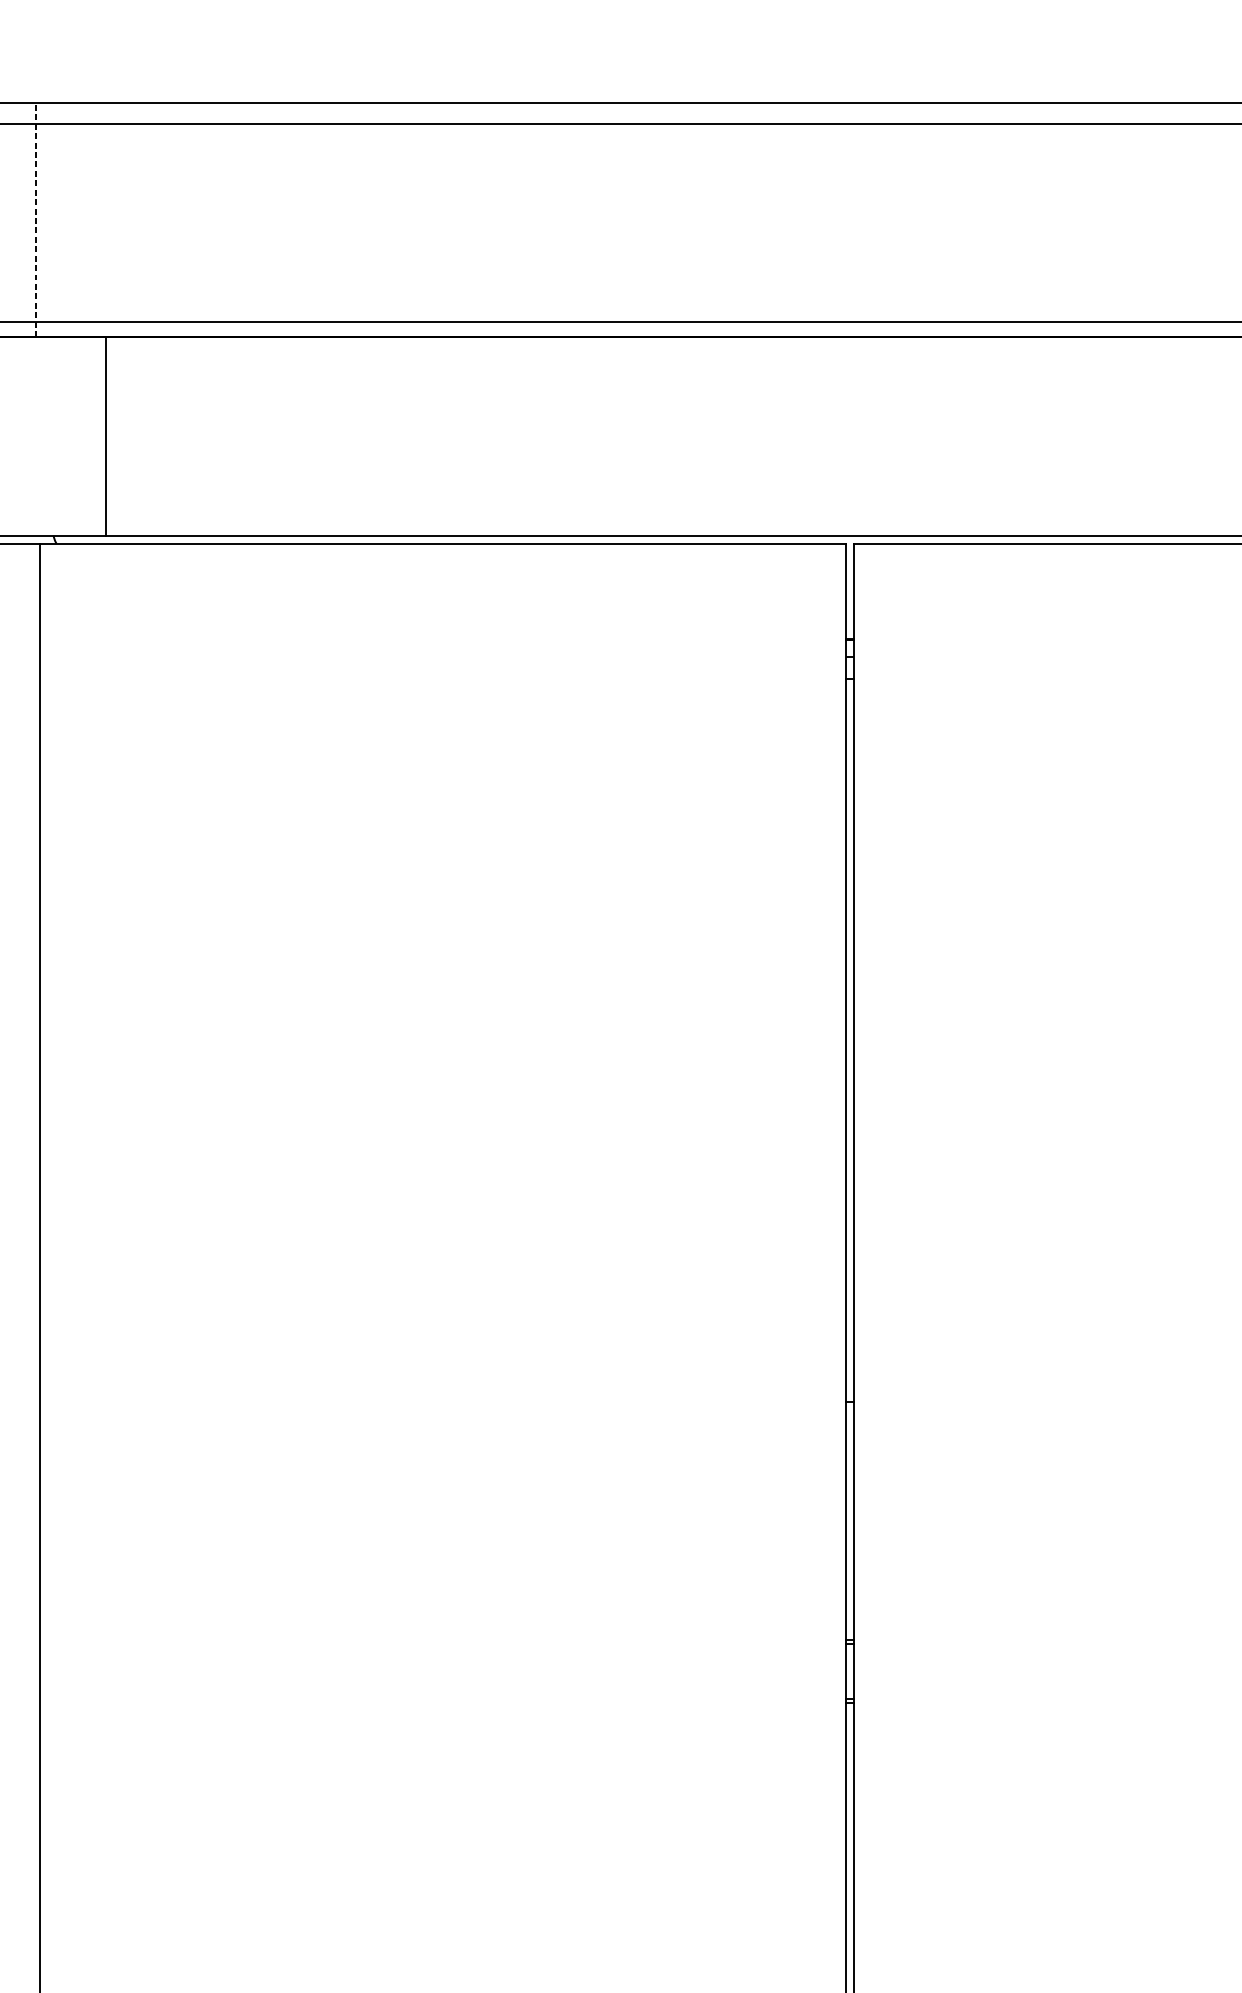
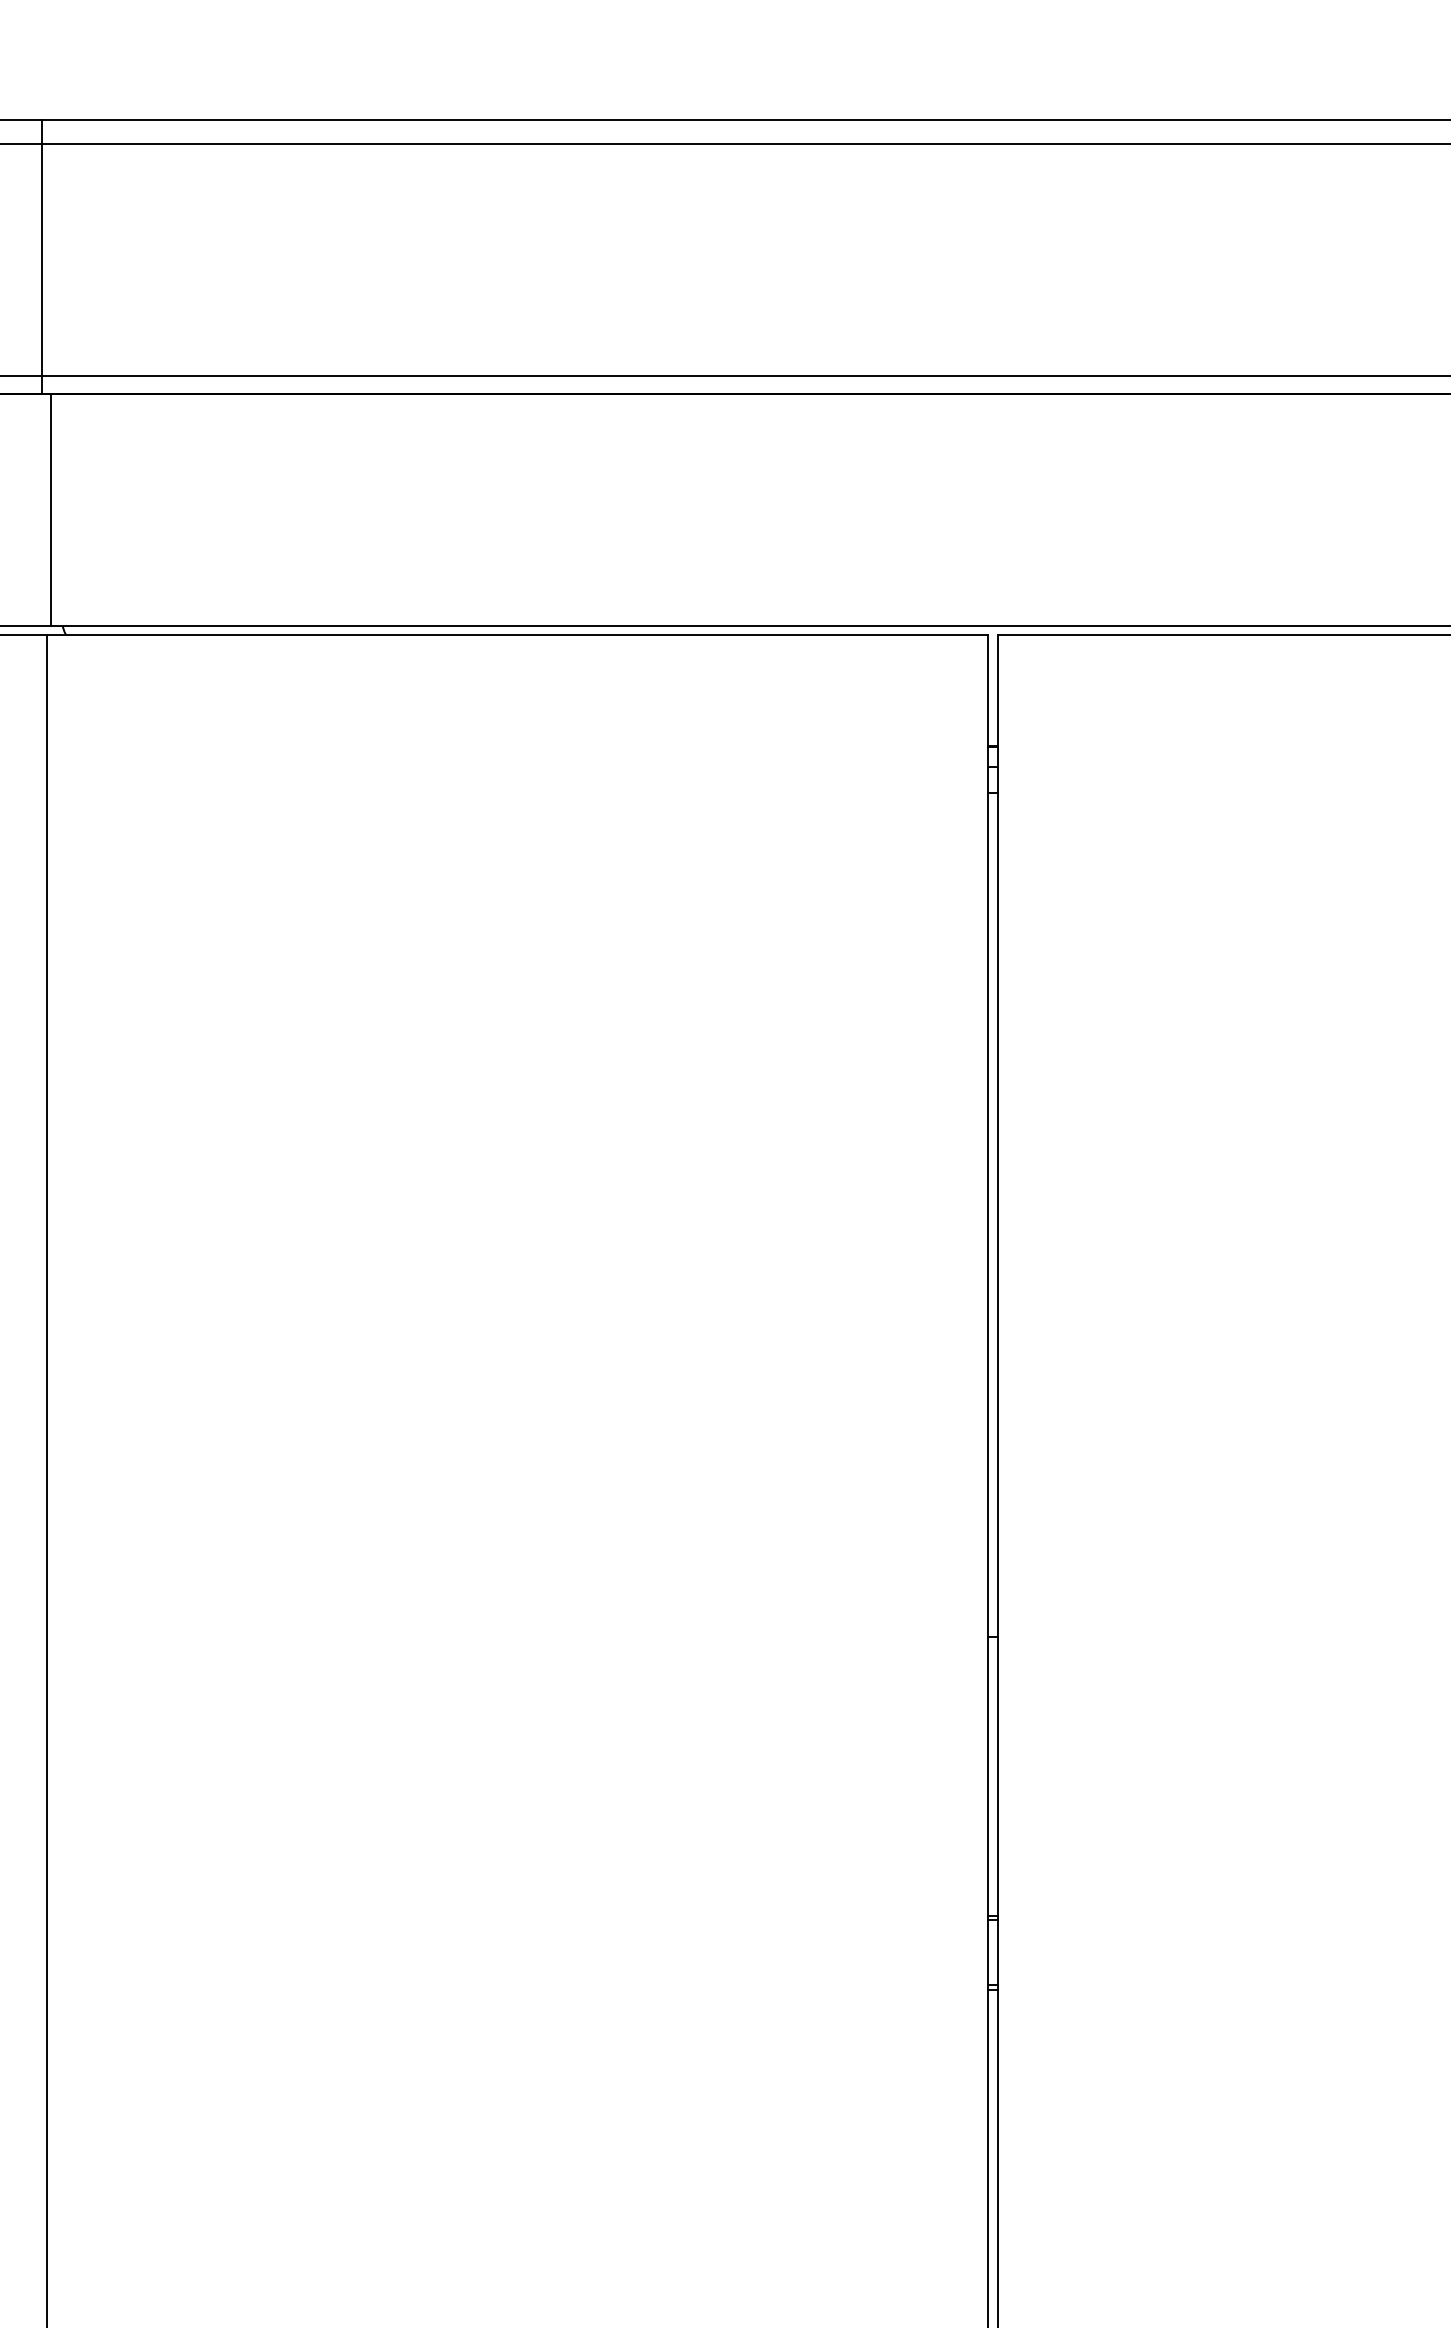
line: (35, 219) -> (41, 256), dashed -> solid
line: (106, 436) -> (51, 509), moved

